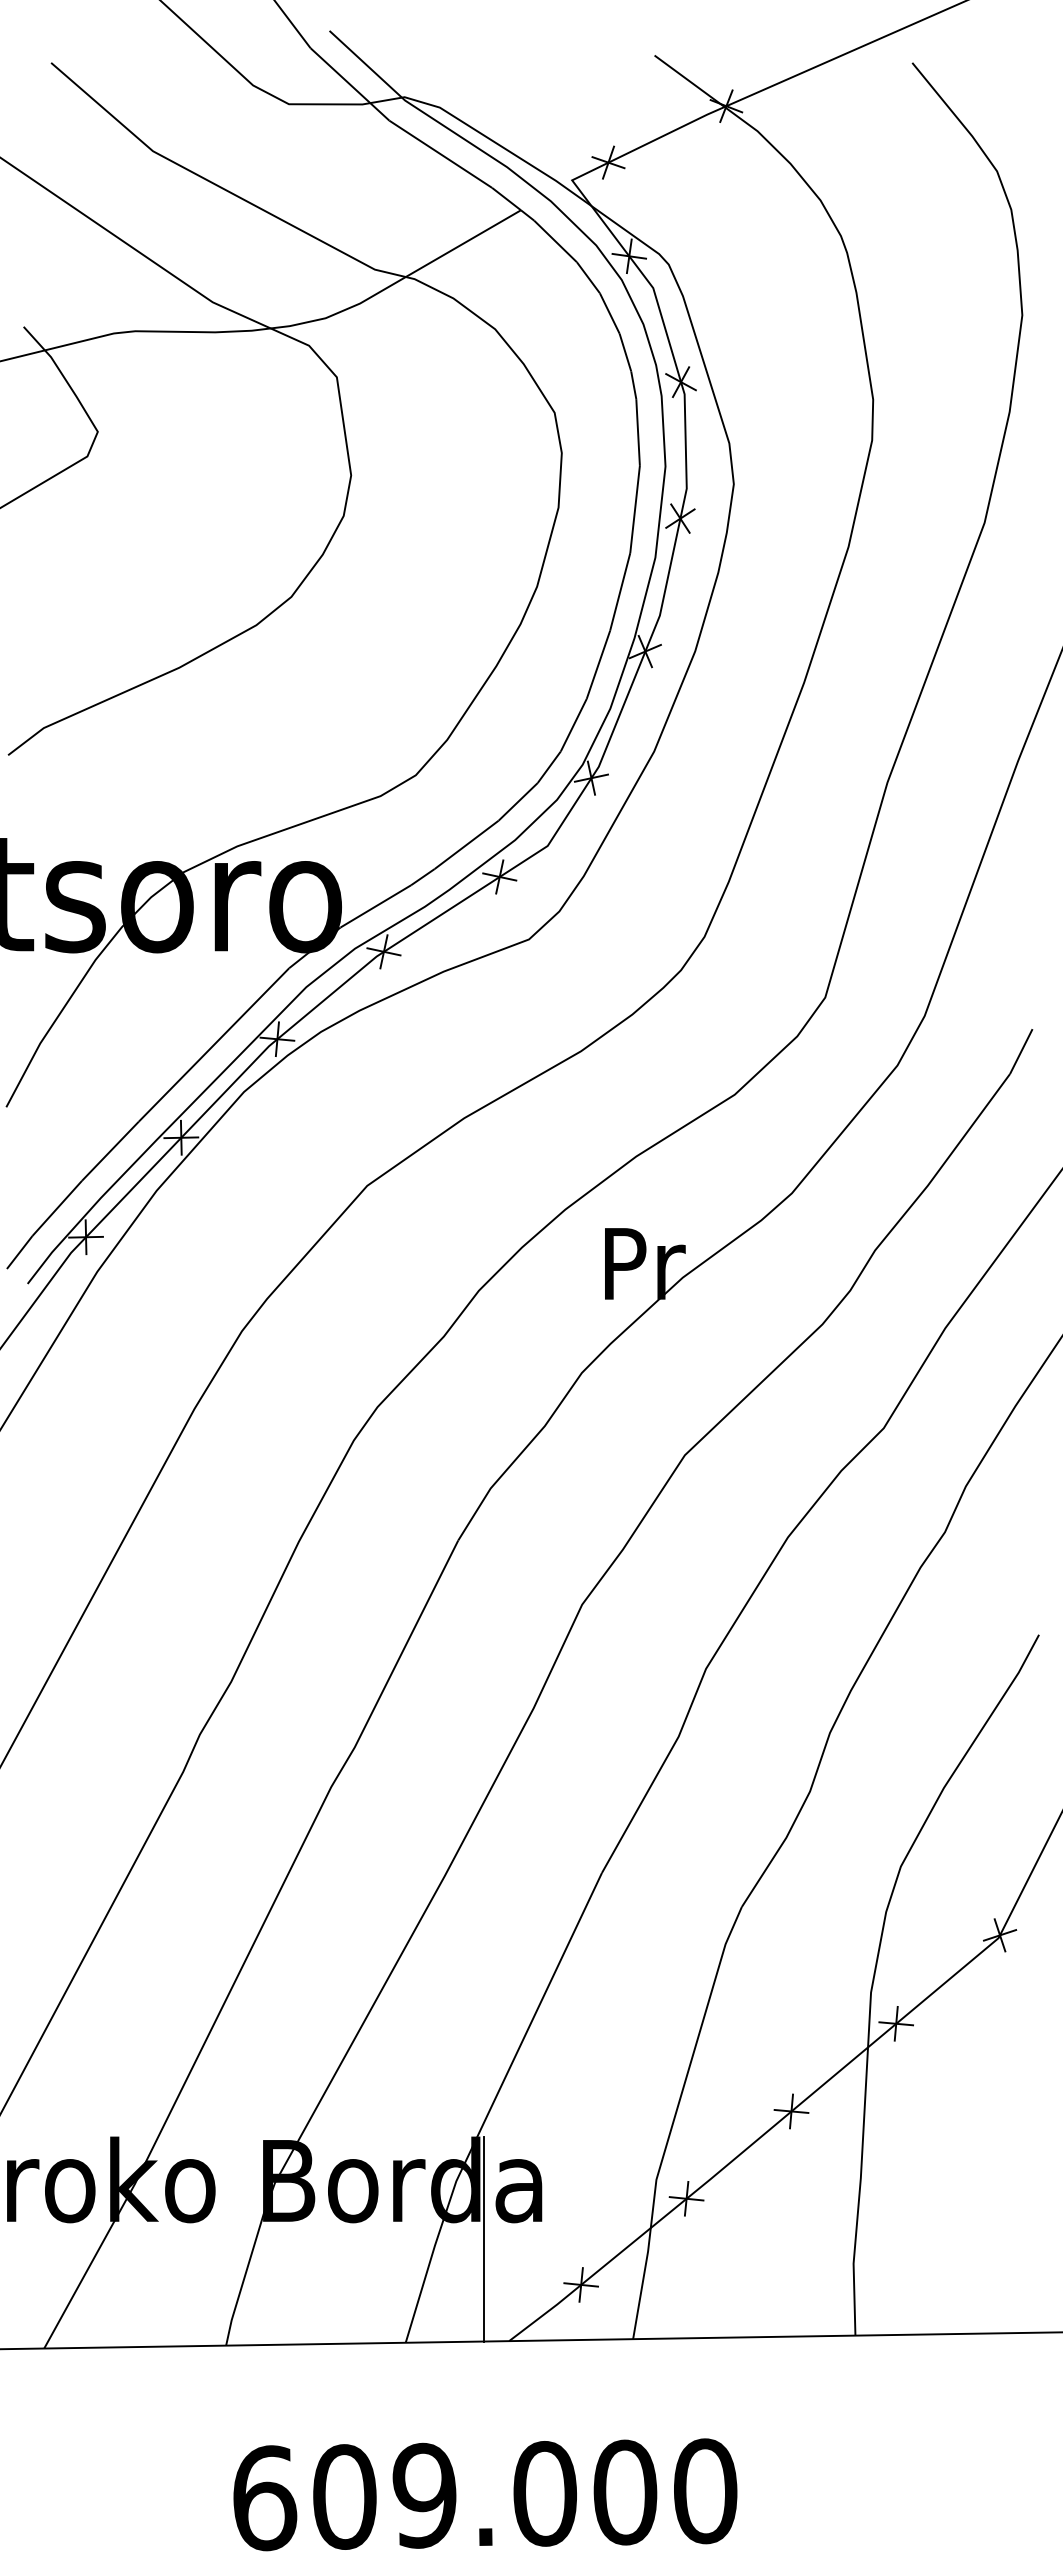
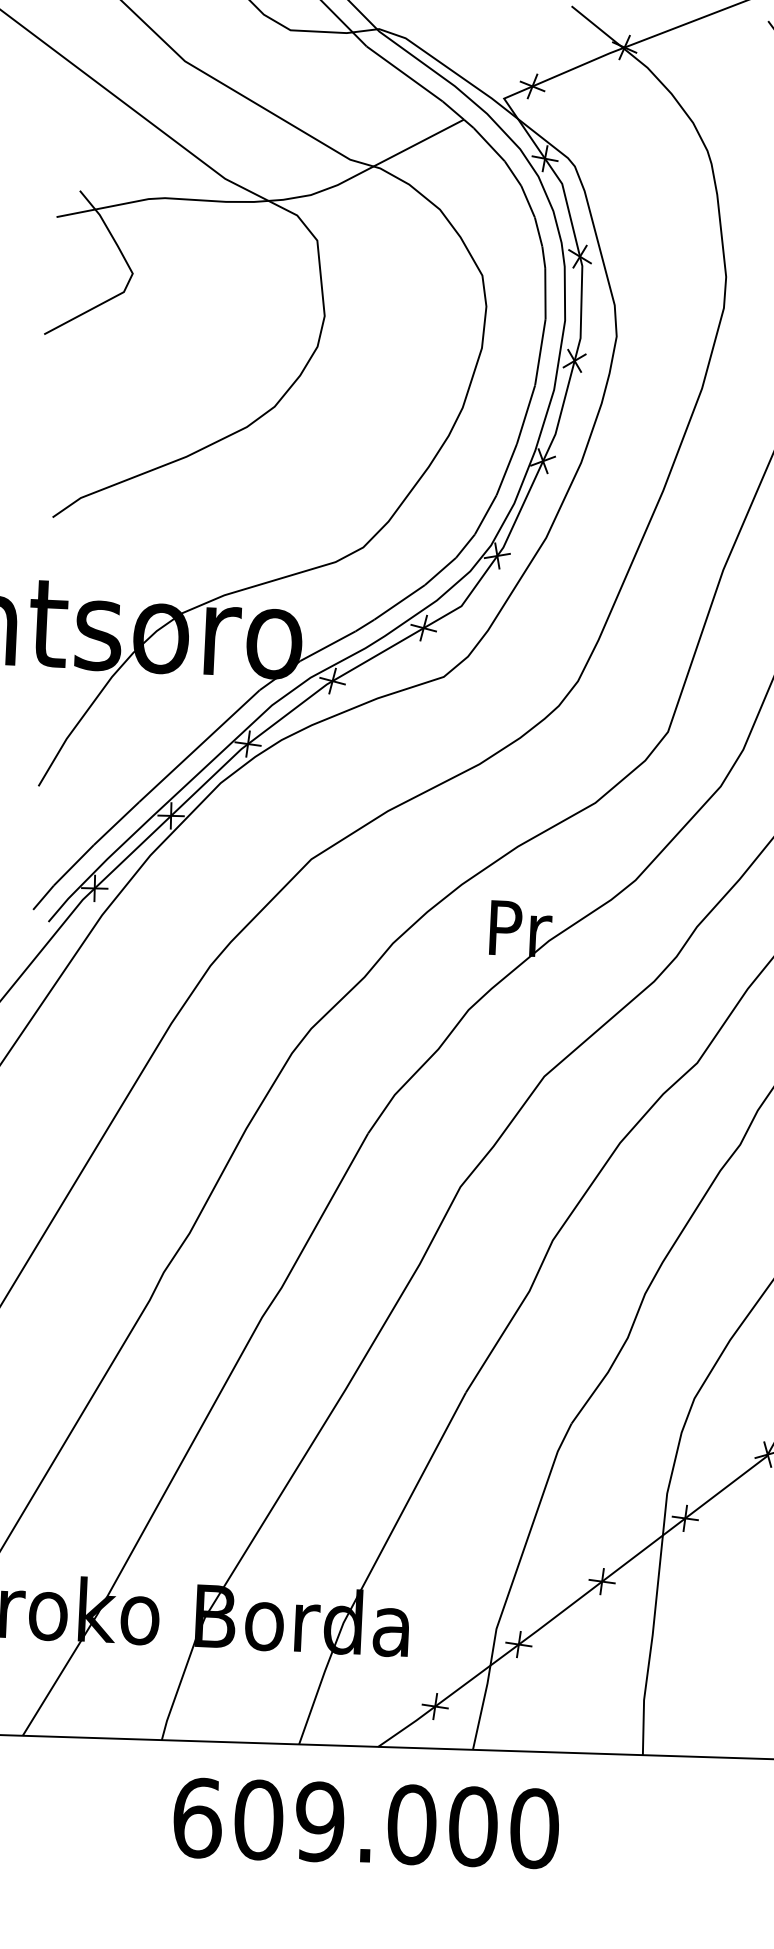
line: (484, 2239) -> (363, 1668), removed
text: (485, 2494) -> (366, 1823), moved

